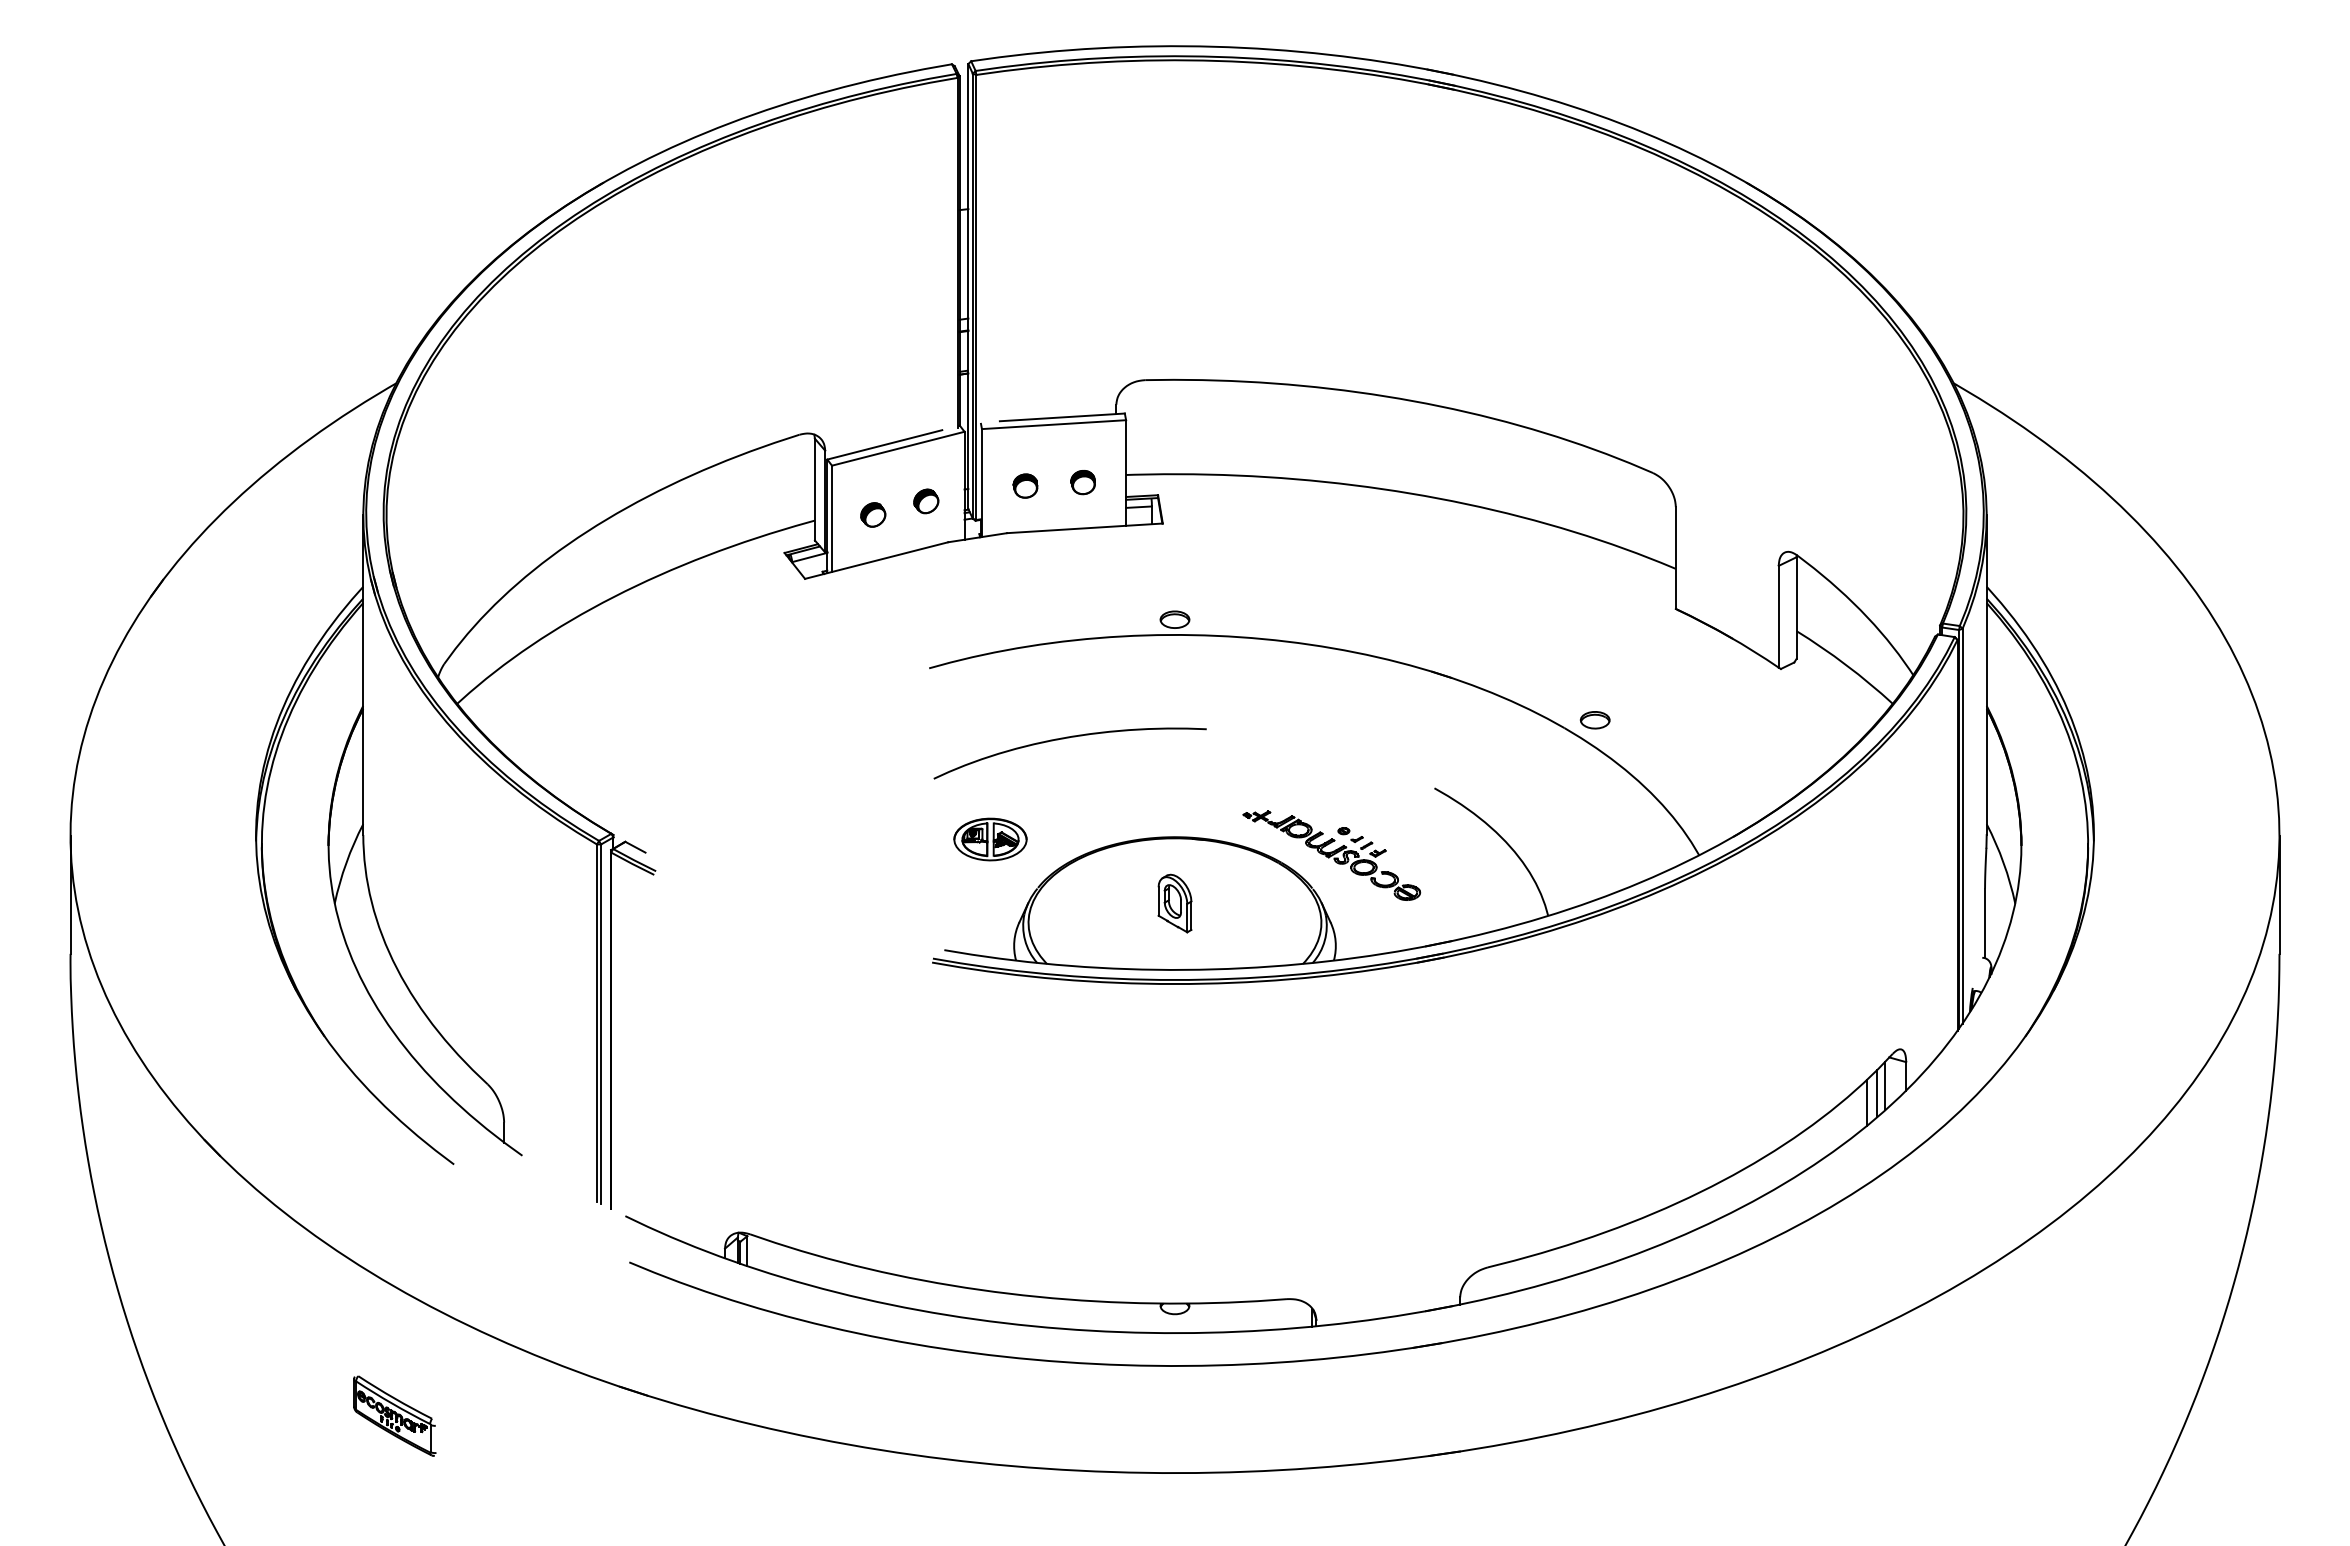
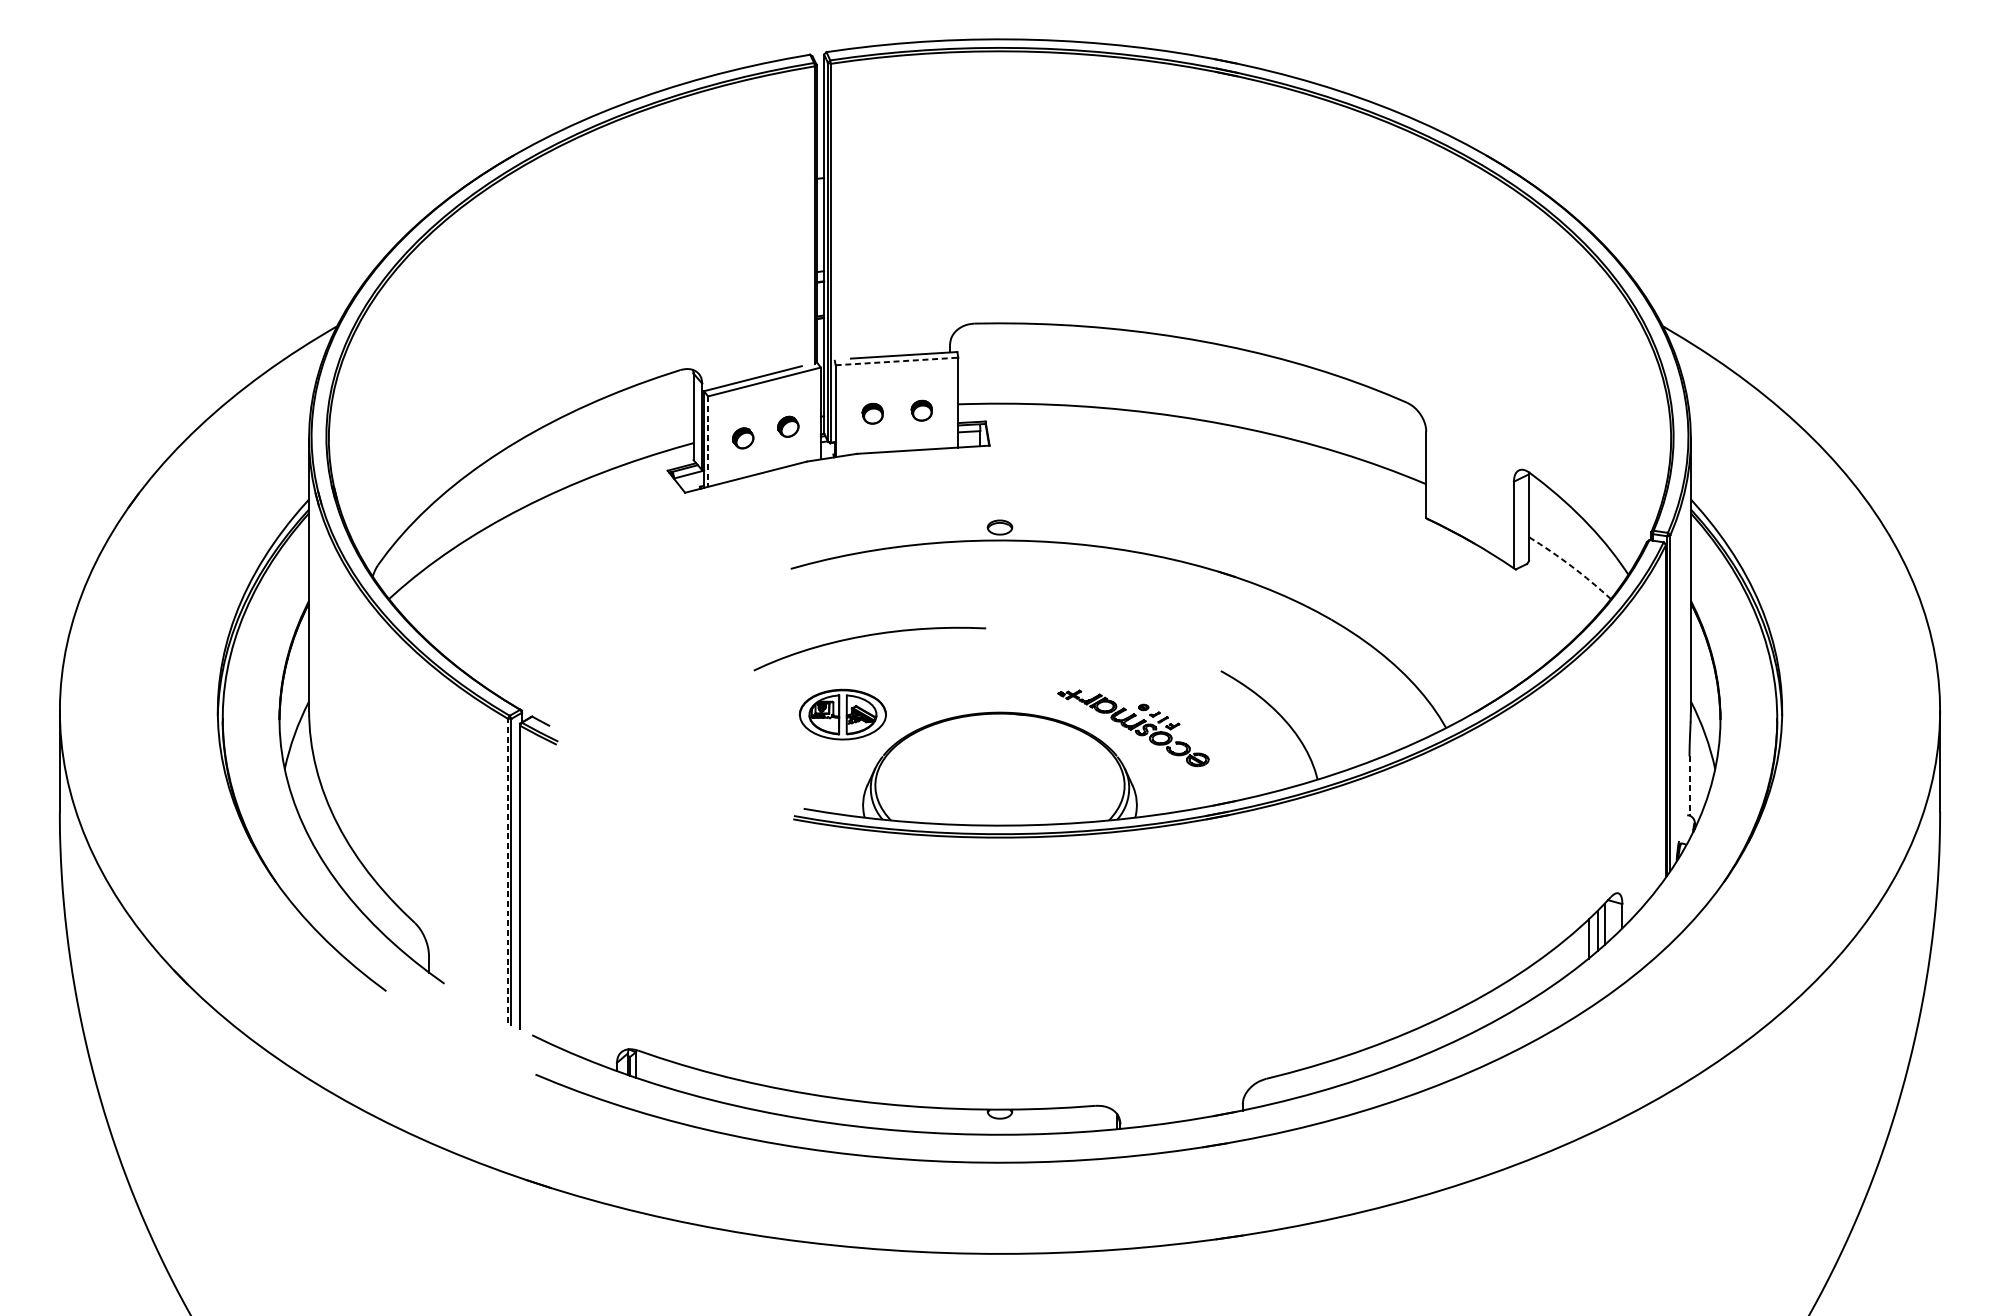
line: (1054, 424) -> (897, 361), solid -> dashed
line: (832, 519) -> (708, 442), solid -> dashed
arc: (1846, 665) -> (1571, 566), solid -> dashed
part: (1594, 720) -> (1357, 613), removed
curve: (1069, 738) -> (869, 636), moved
part: (990, 839) -> (842, 714), size x1.4
part: (1174, 903) -> (999, 769), removed
line: (1985, 923) -> (1689, 786), solid -> dashed
line: (596, 1022) -> (507, 870), solid -> dashed
part: (394, 1415) -> (335, 1204), removed

